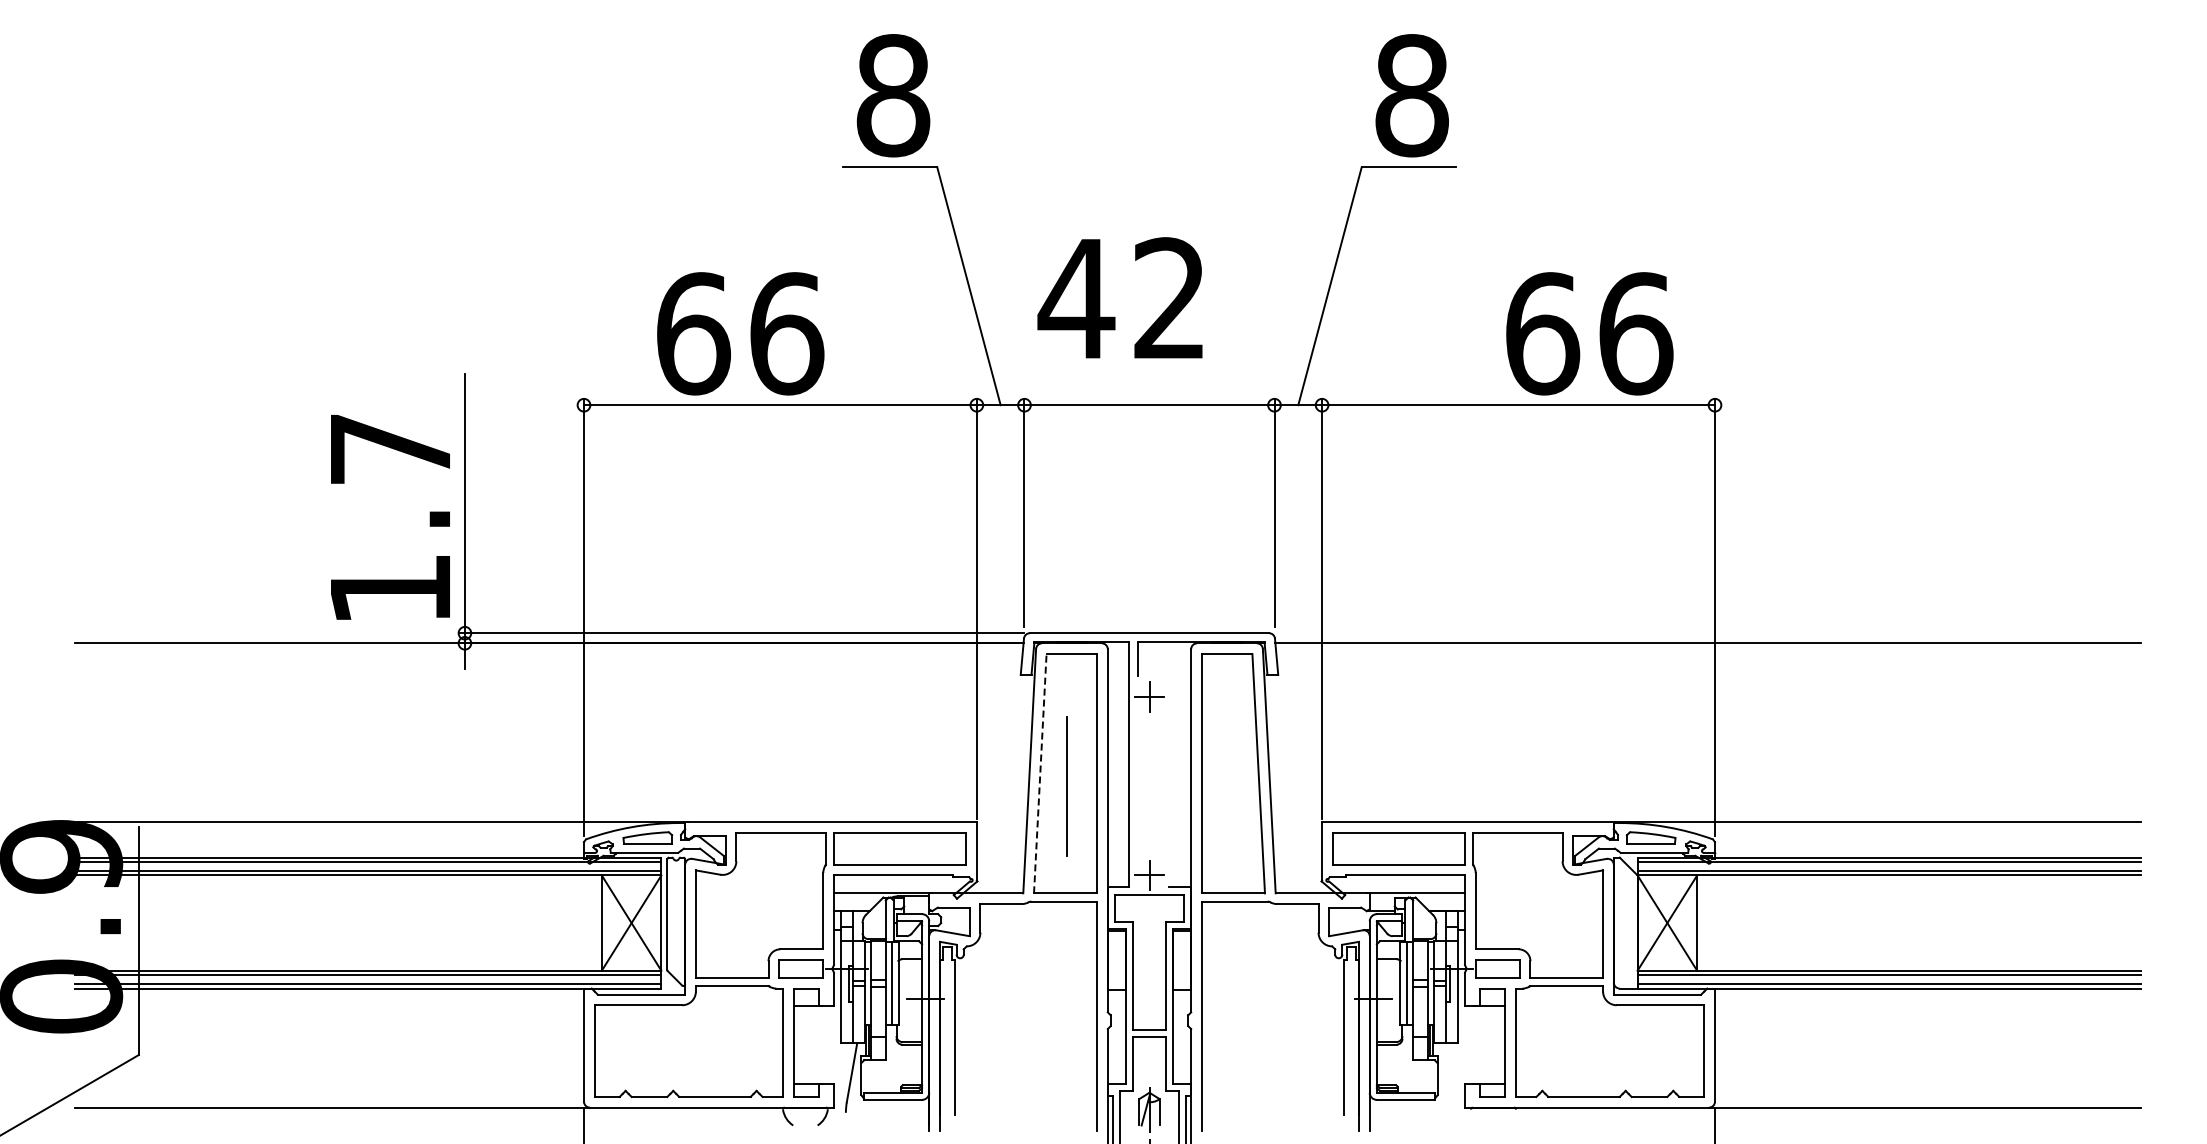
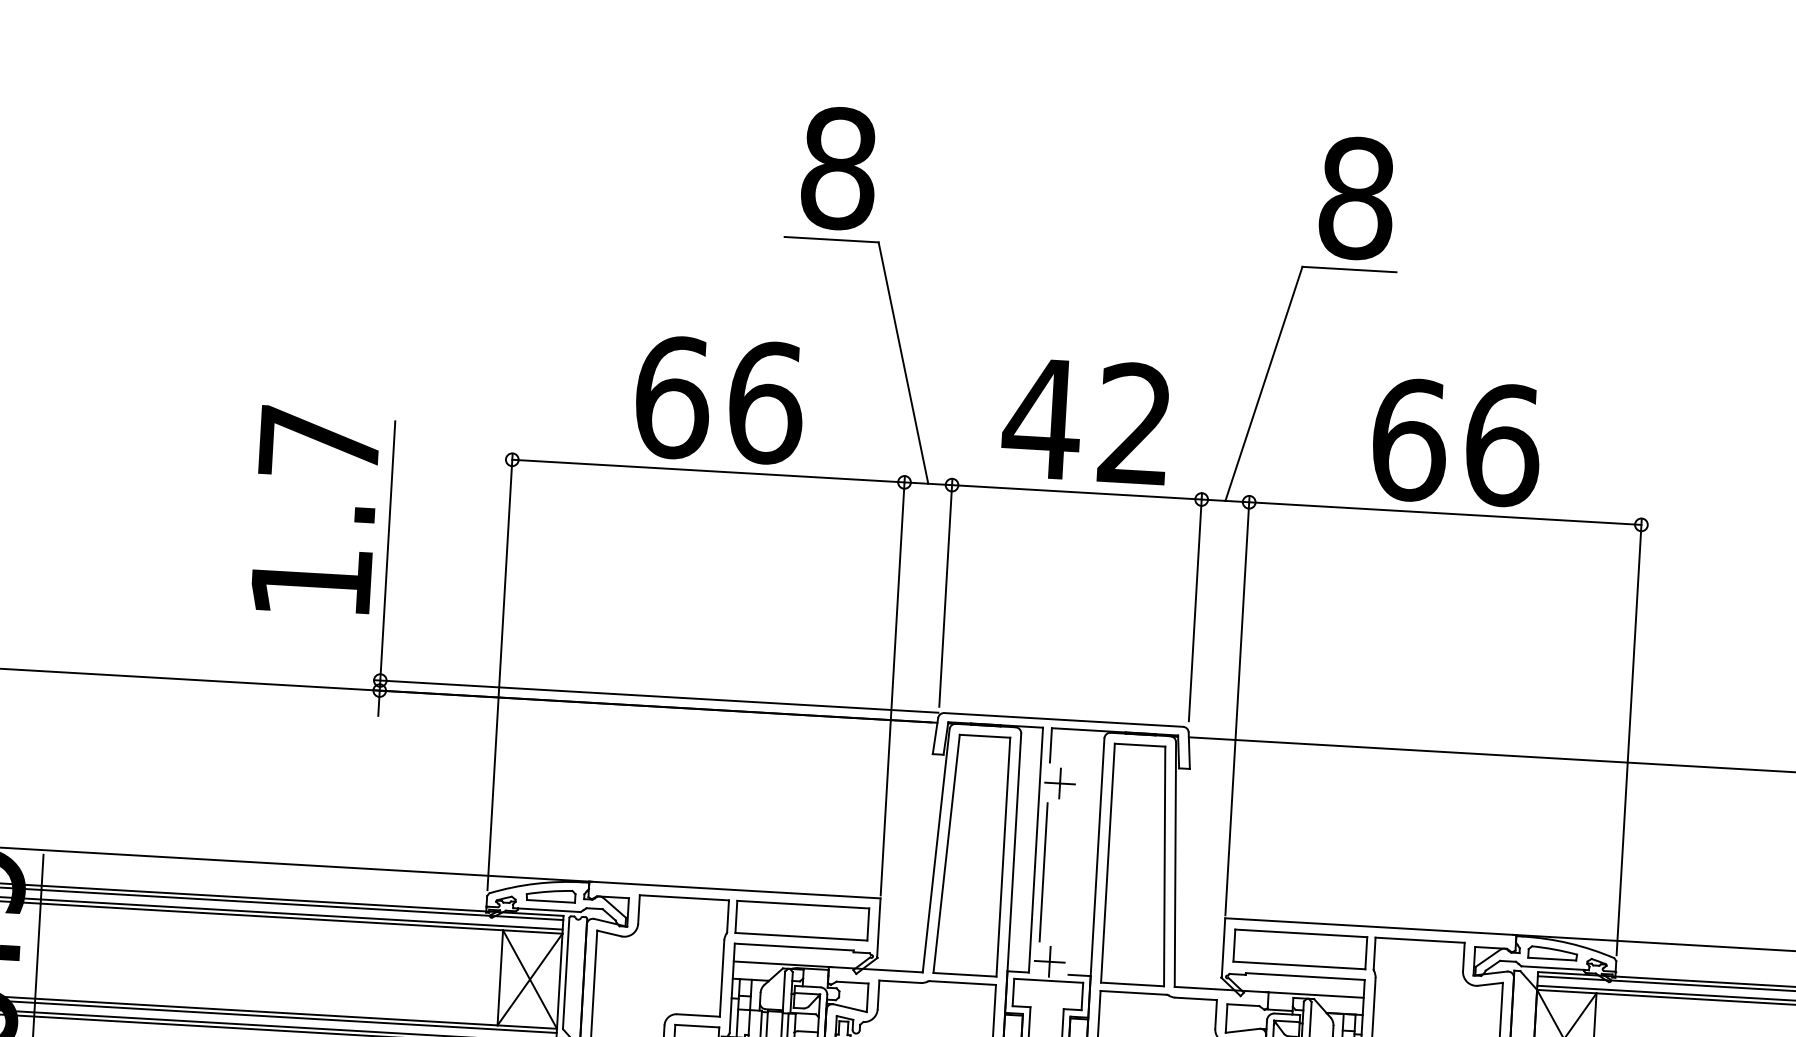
text: (1119, 297) -> (1085, 419), moved
text: (740, 333) -> (719, 399), moved
text: (1589, 333) -> (1456, 442), moved
text: (390, 517) -> (315, 510), moved
line: (1040, 773) -> (946, 853), dashed -> solid
line: (1066, 786) -> (1042, 872), moved

